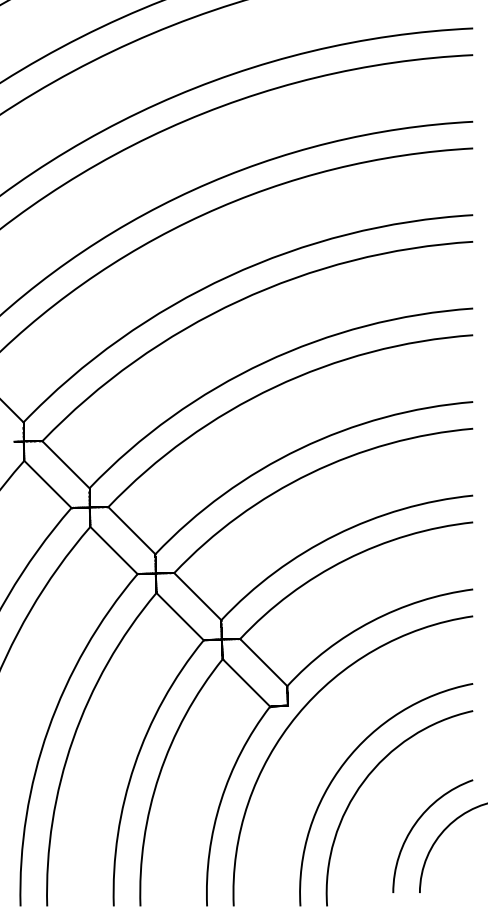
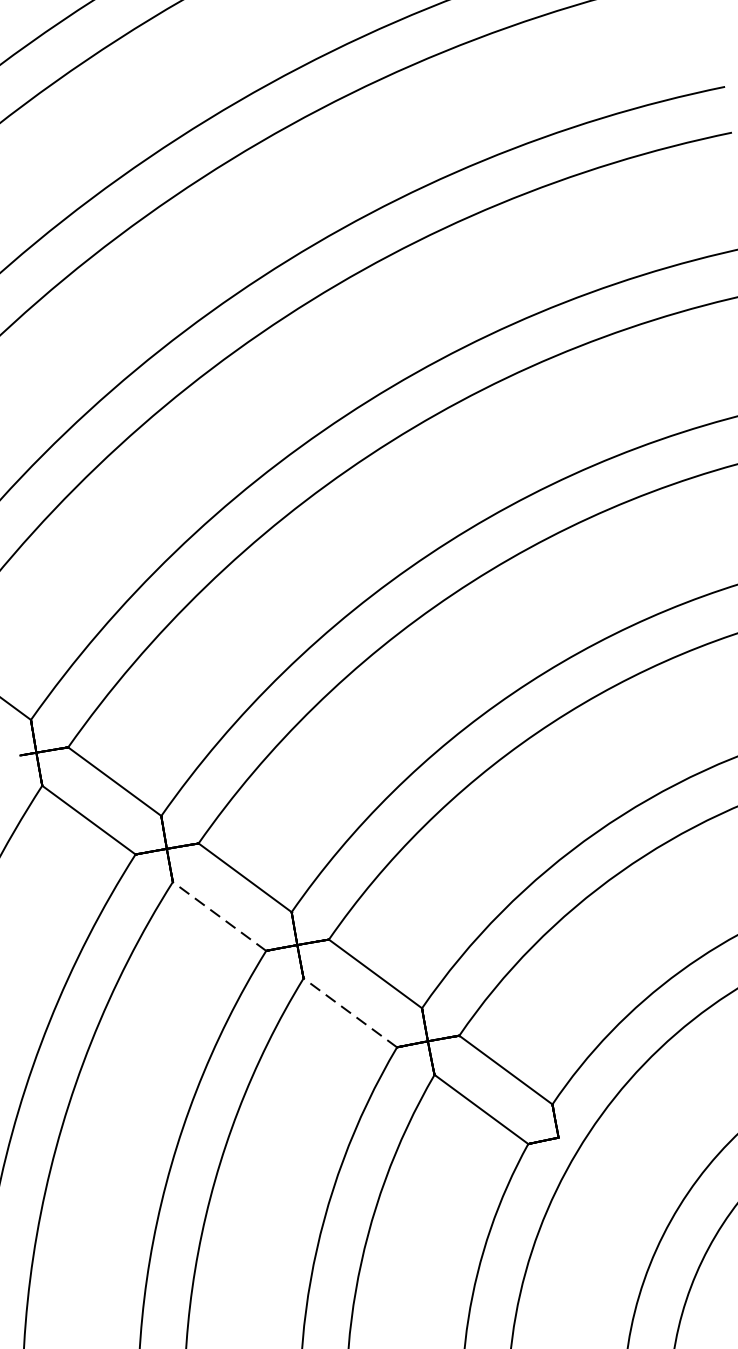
line: (113, 550) -> (218, 916), solid -> dashed
line: (179, 616) -> (349, 1012), solid -> dashed

